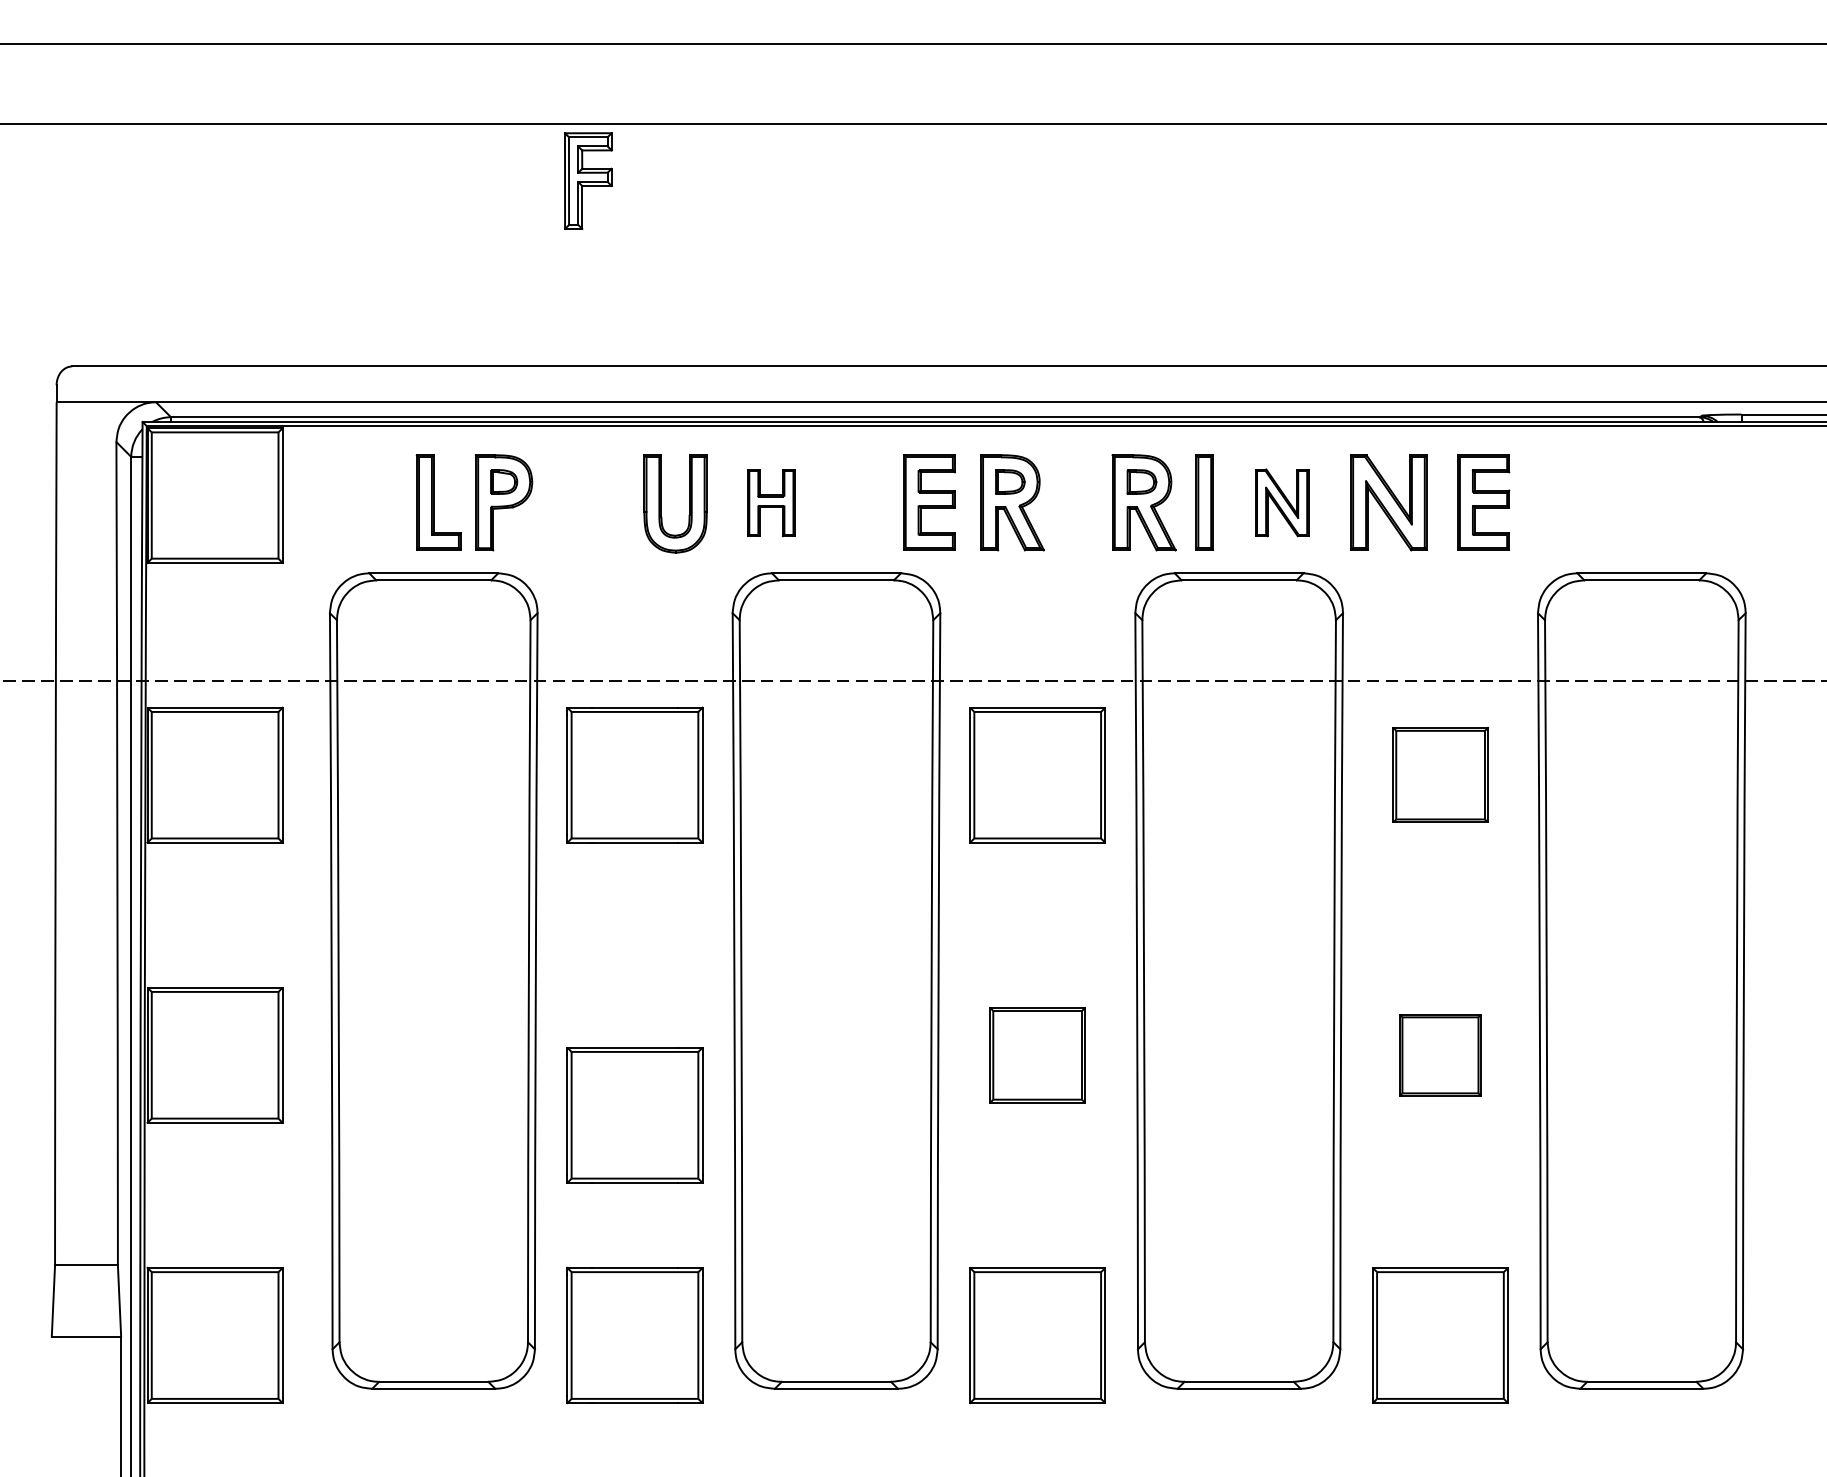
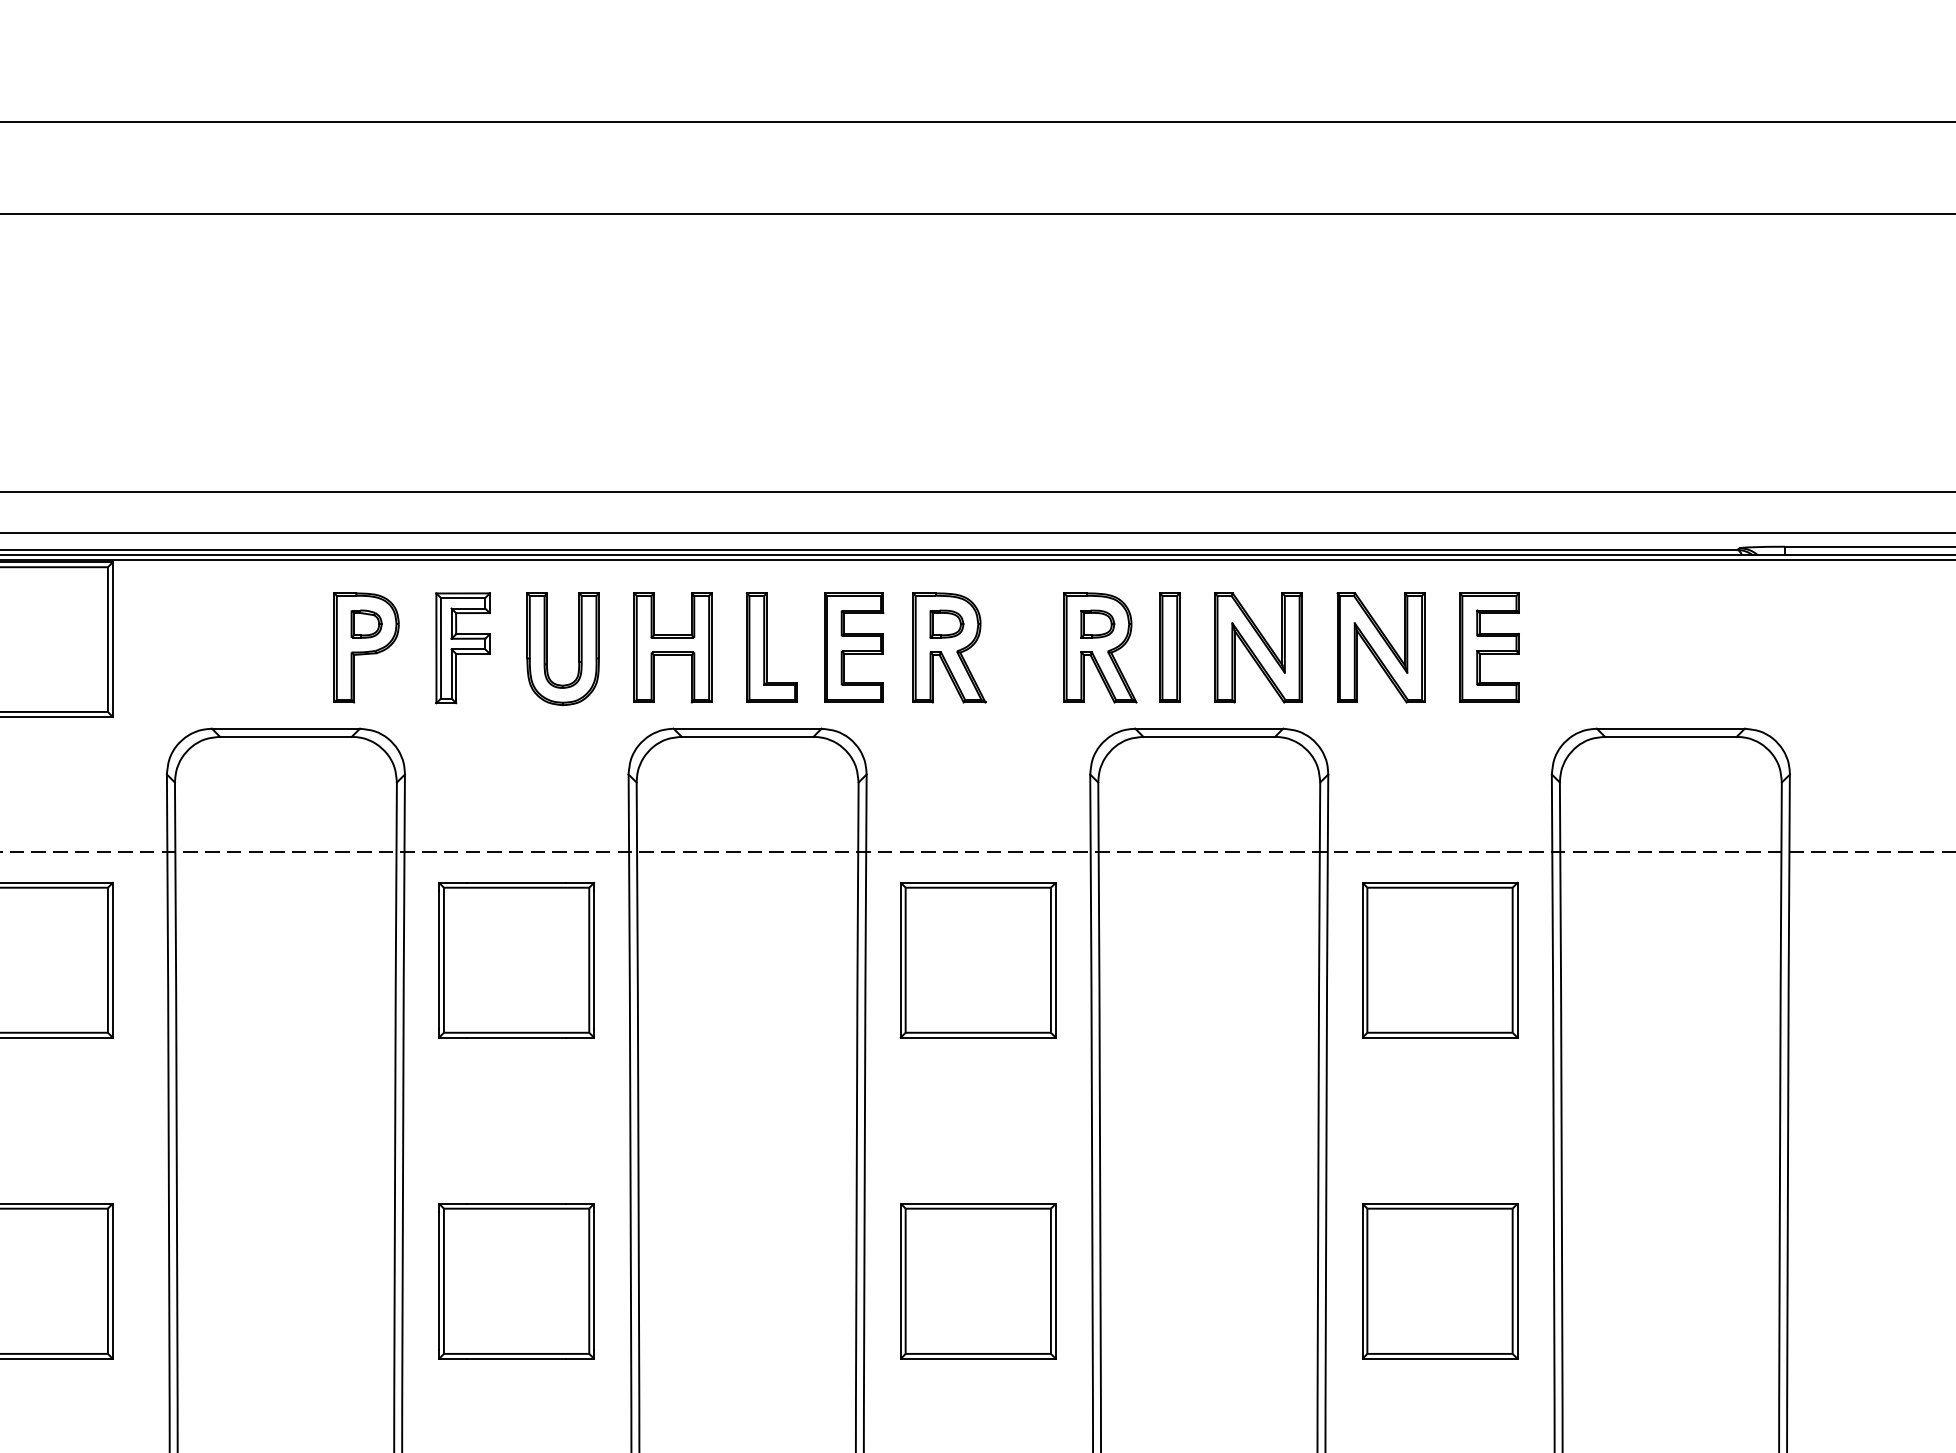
part: (587, 180) -> (462, 647), moved
part: (438, 502) -> (771, 647), moved
part: (771, 502) -> (673, 647), size x1.43
part: (1281, 502) -> (1257, 647), size x1.43
part: (1440, 774) -> (1440, 959), size x1.43
part: (1037, 1055) -> (978, 1281), size x1.43
part: (1440, 1055) -> (1440, 1281), size x1.67
part: (634, 1115) -> (516, 1281), moved

